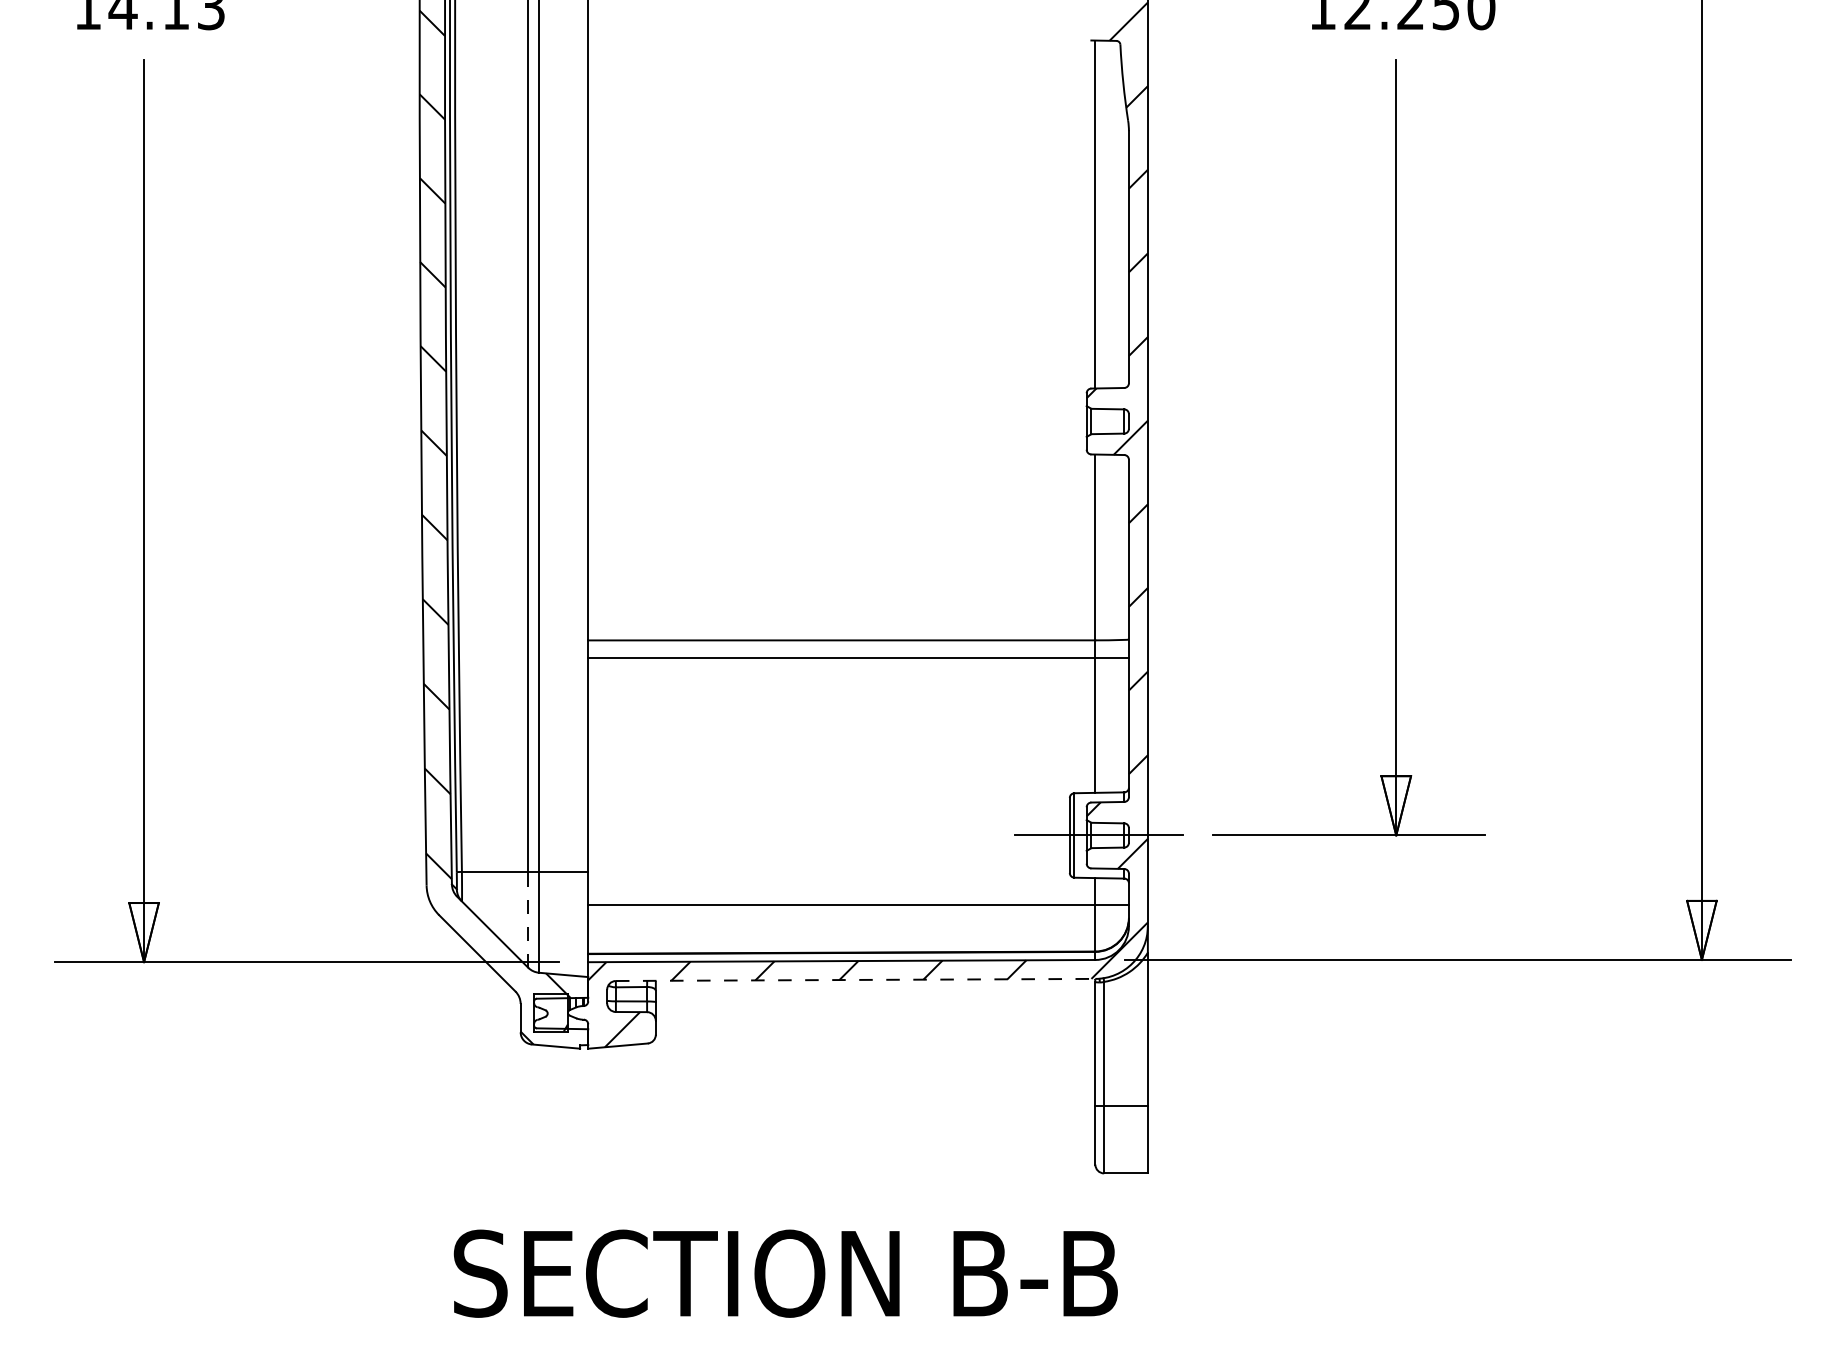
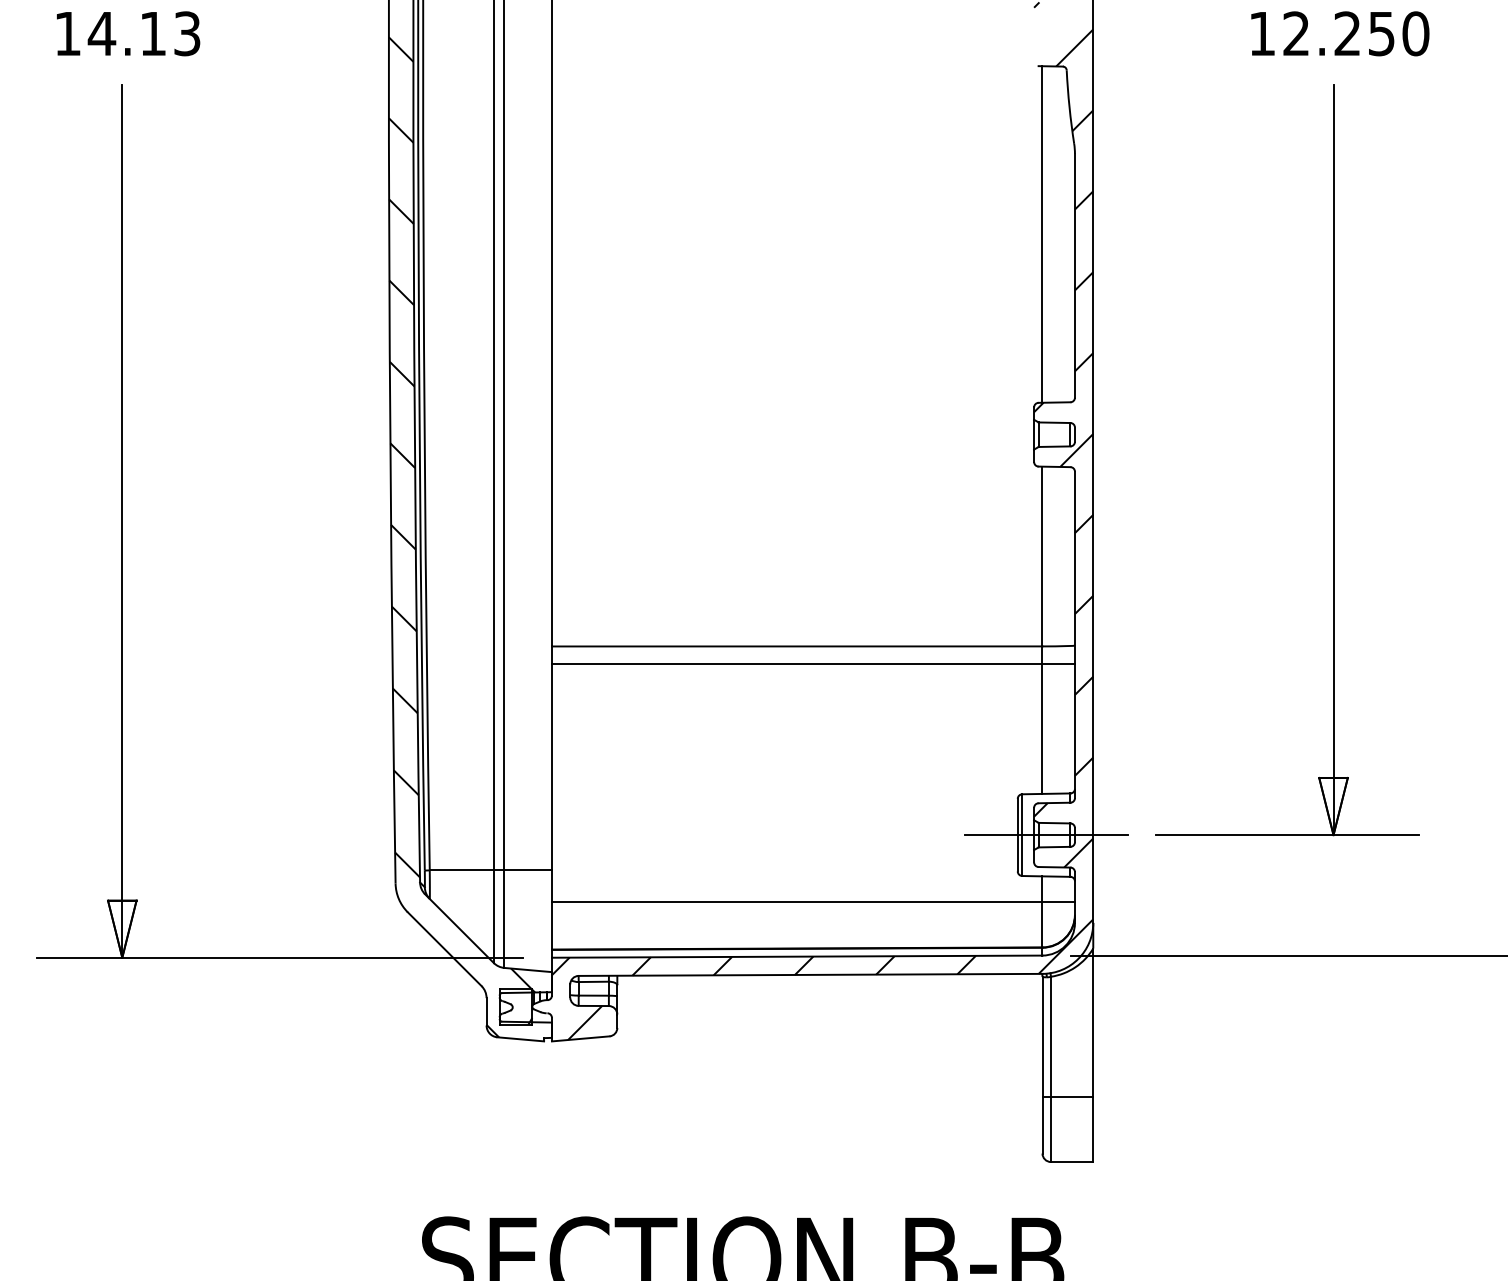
line: (528, 919) -> (494, 916), dashed -> solid
line: (855, 979) -> (810, 974), dashed -> solid

